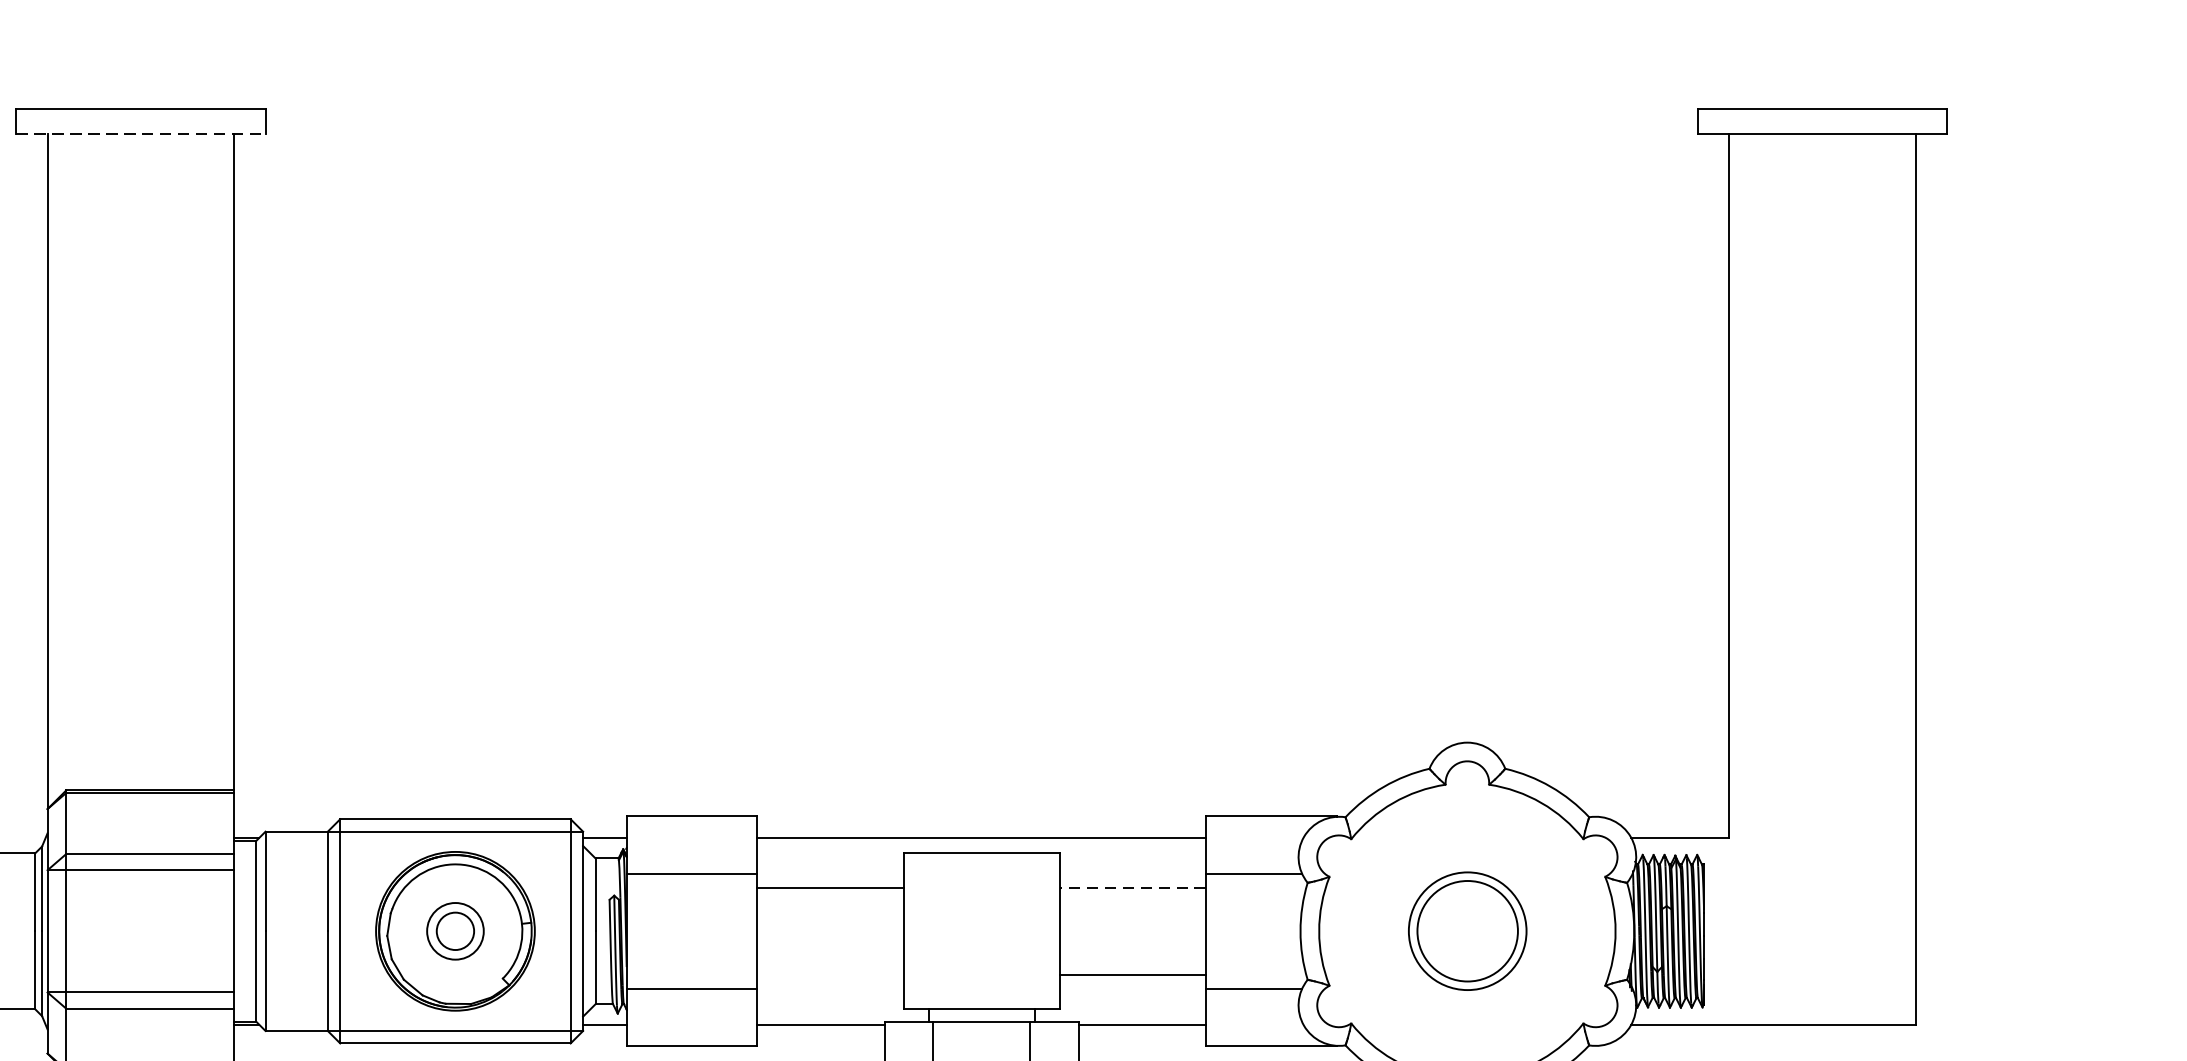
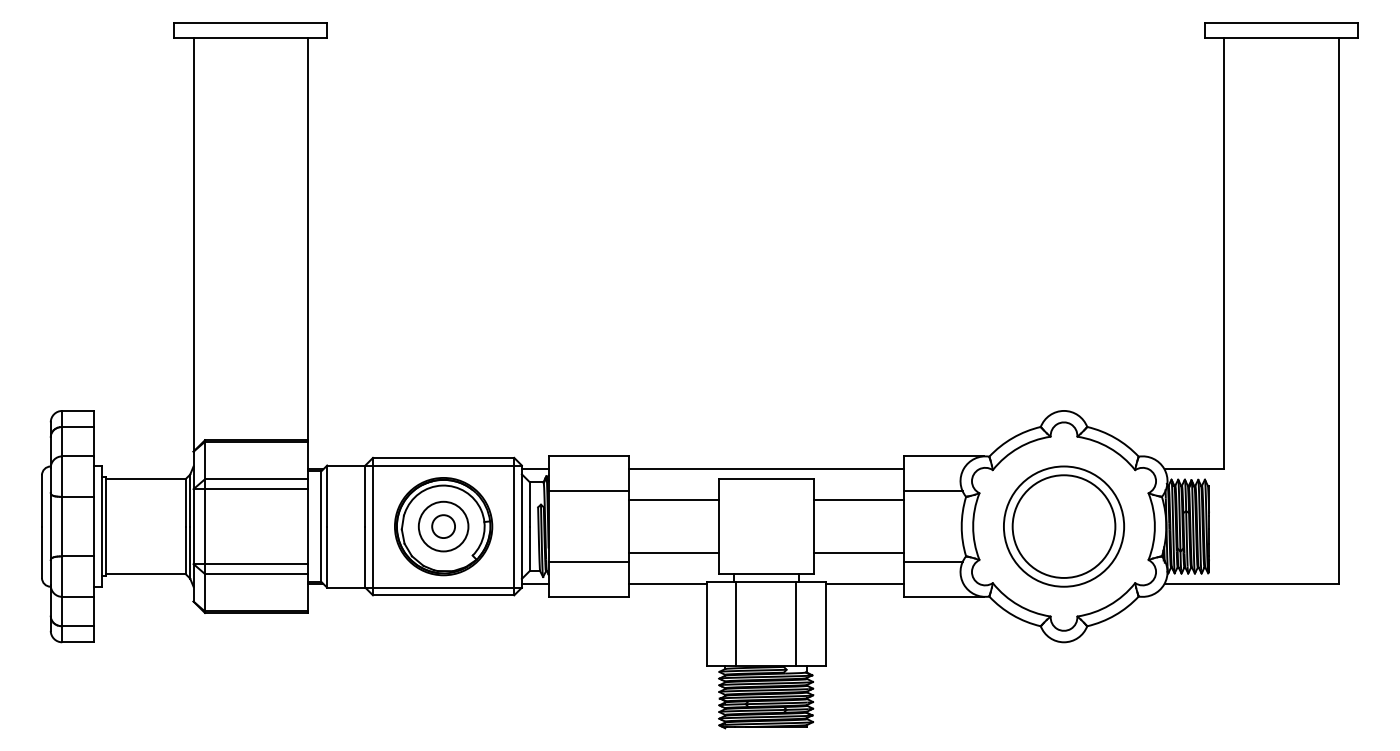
line: (142, 133) -> (251, 37), dashed -> solid
line: (1132, 887) -> (858, 499), dashed -> solid
circle: (455, 931) -> (443, 526), size x1.43
part: (1468, 931) -> (1064, 526), size x1.67
line: (830, 975) -> (673, 553), added

